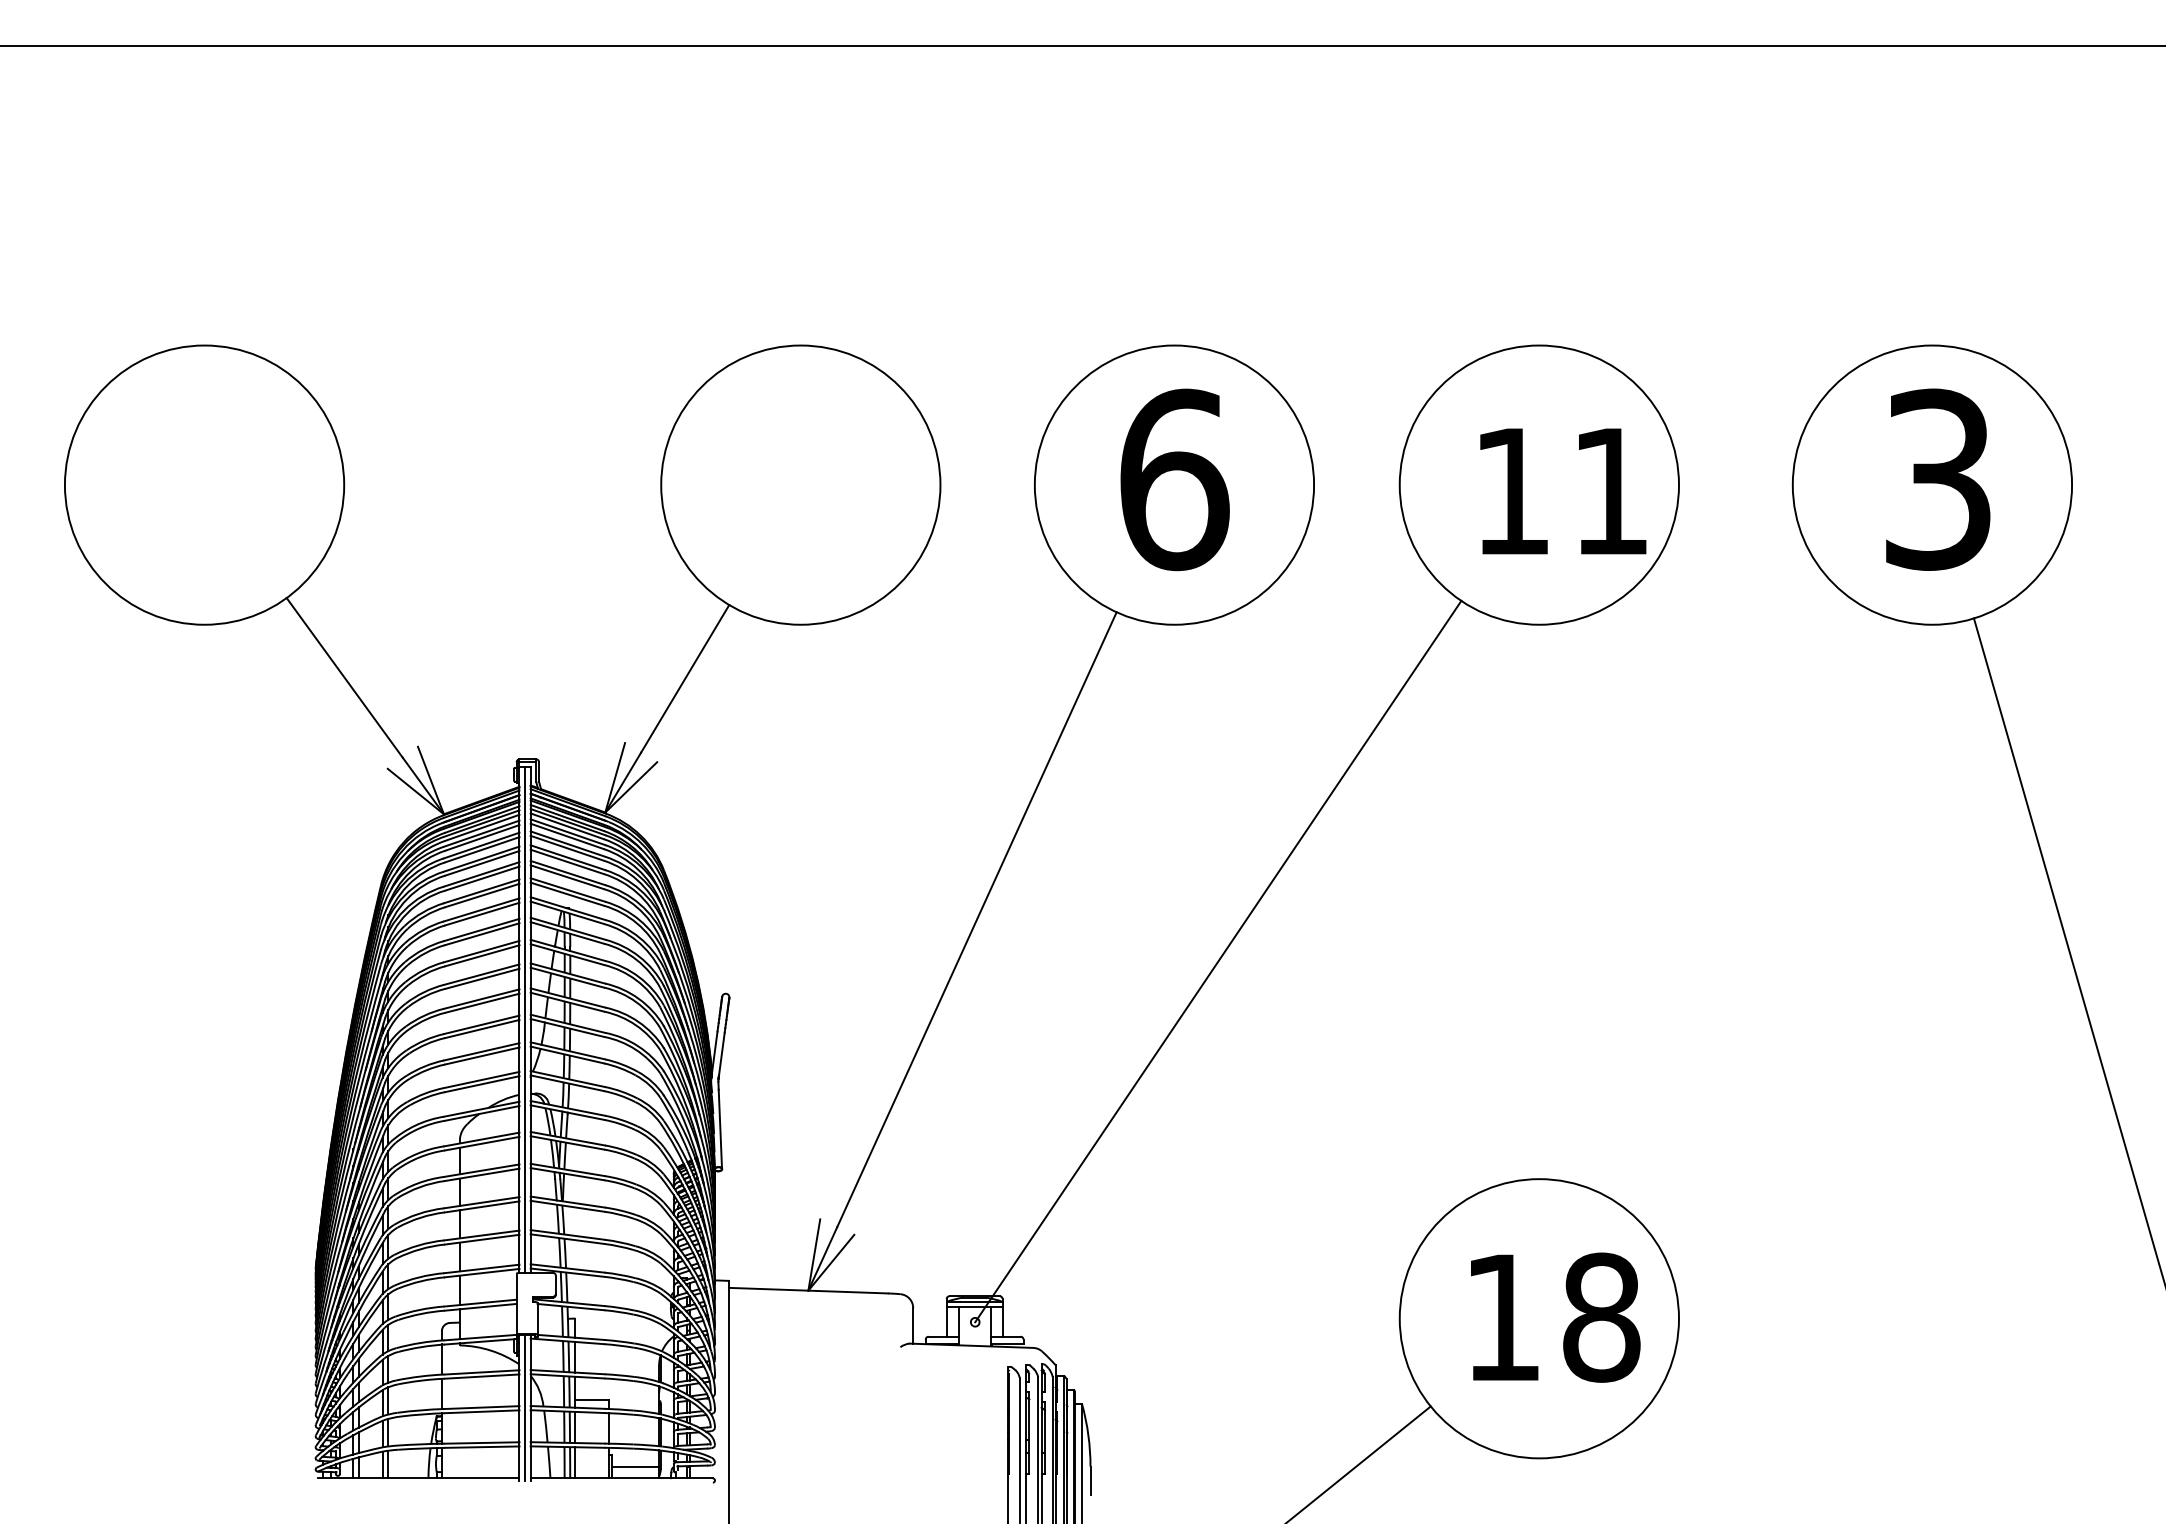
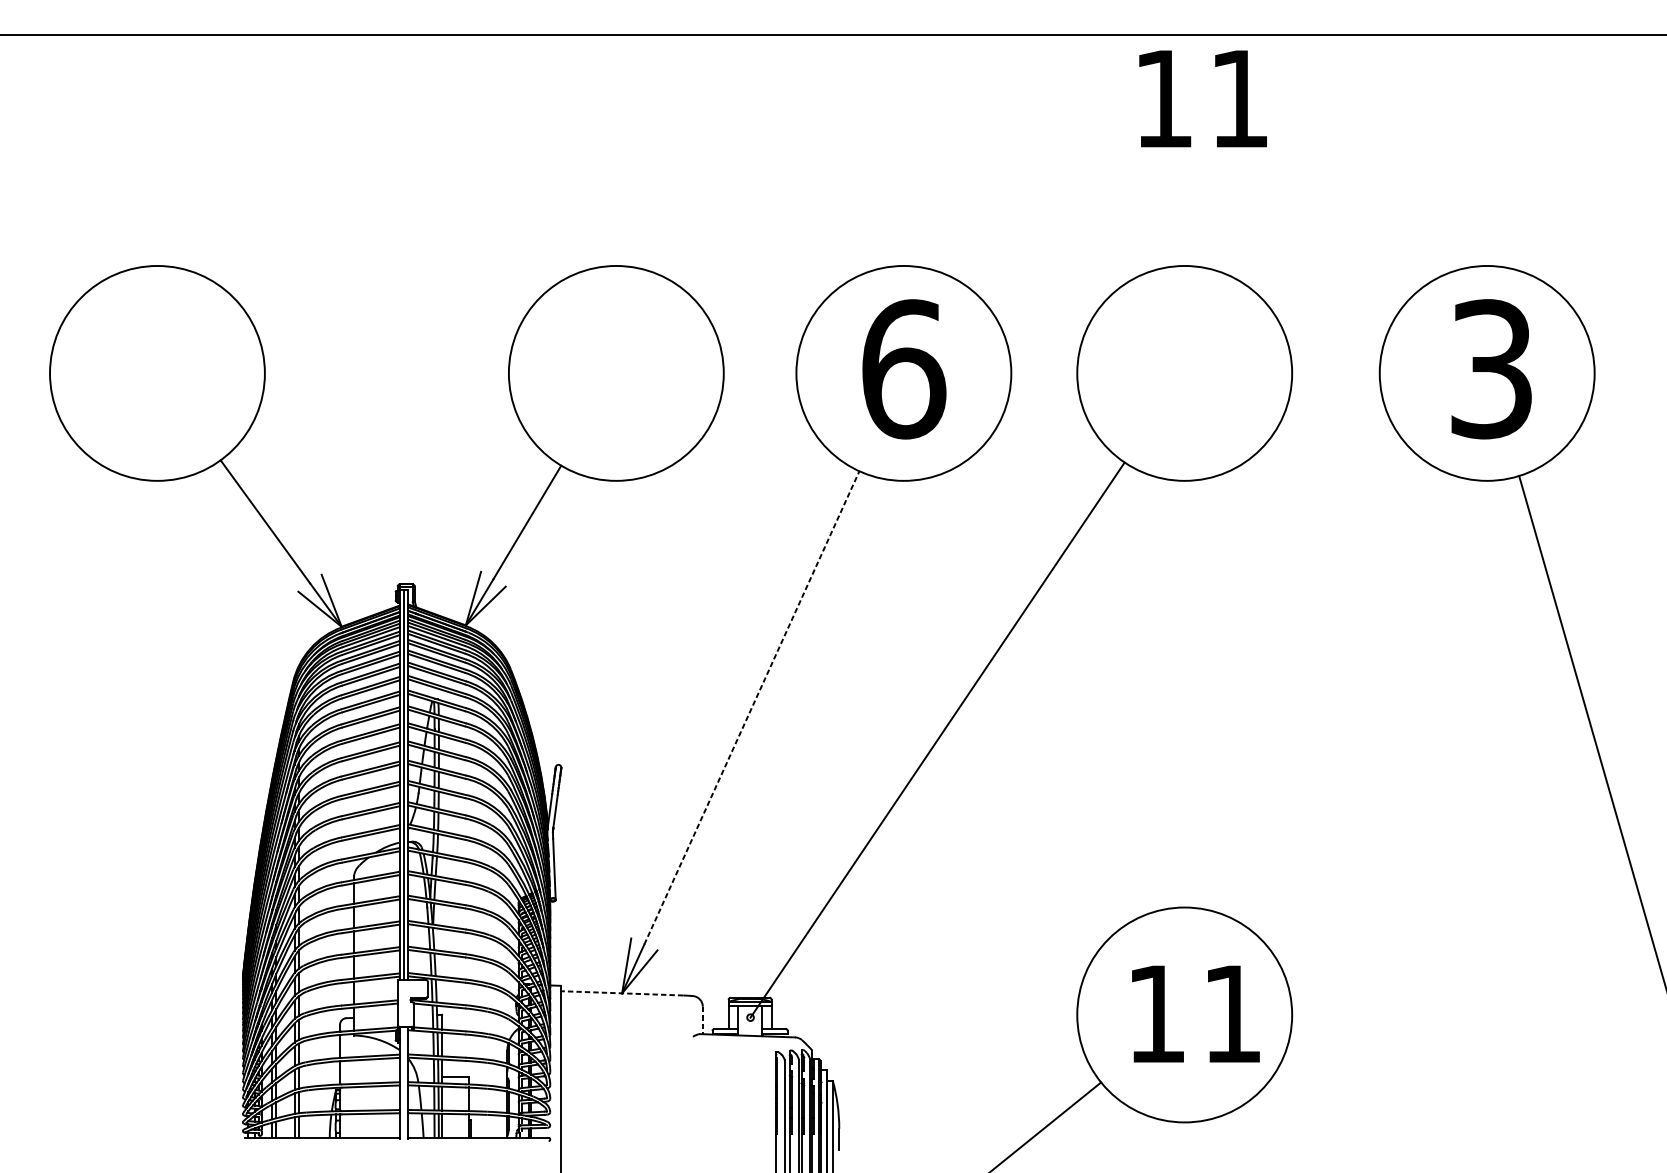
text: (1563, 491) -> (1203, 98), moved
line: (976, 919) -> (751, 707), solid -> dashed
line: (808, 1290) -> (622, 993), solid -> dashed
text: (1601, 1317) -> (1232, 1014), 18 -> 11
line: (913, 1325) -> (703, 1020), solid -> dashed
line: (525, 1407) -> (404, 1083), removed
line: (635, 1466) -> (489, 1128), removed

